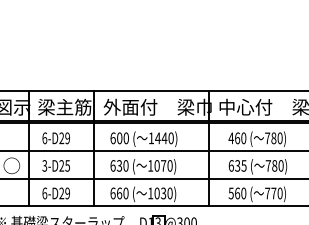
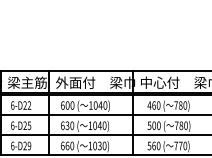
text: (67, 138) -> (29, 105), 6-D29 -> 6-D22
text: (157, 138) -> (95, 105), 1440) -> 1040)
text: (44, 165) -> (12, 125), 3-D25 -> 6-D25
text: (163, 165) -> (99, 125), 1070) -> 1040)
text: (237, 165) -> (154, 125), 635 -> 500

